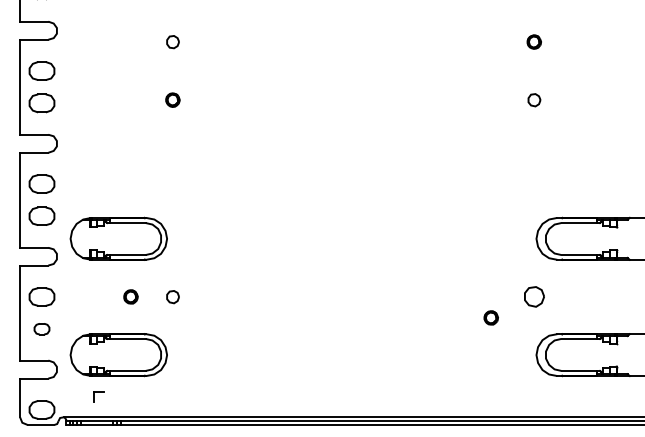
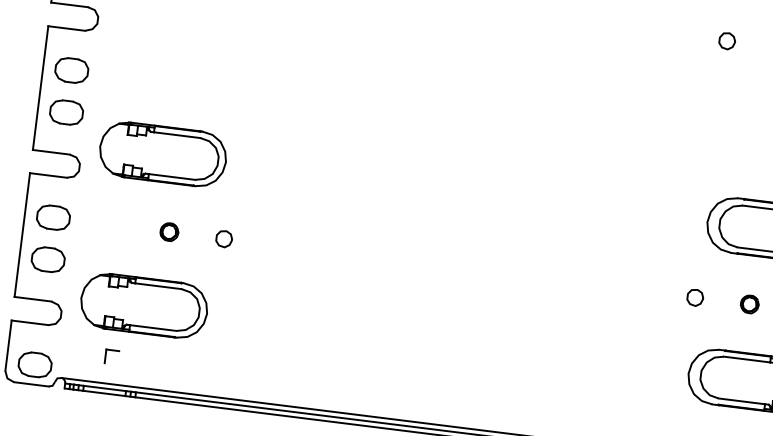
part: (534, 297) -> (695, 298), size x0.62
part: (490, 317) -> (748, 303), moved
part: (41, 328) -> (47, 258), size x1.67

